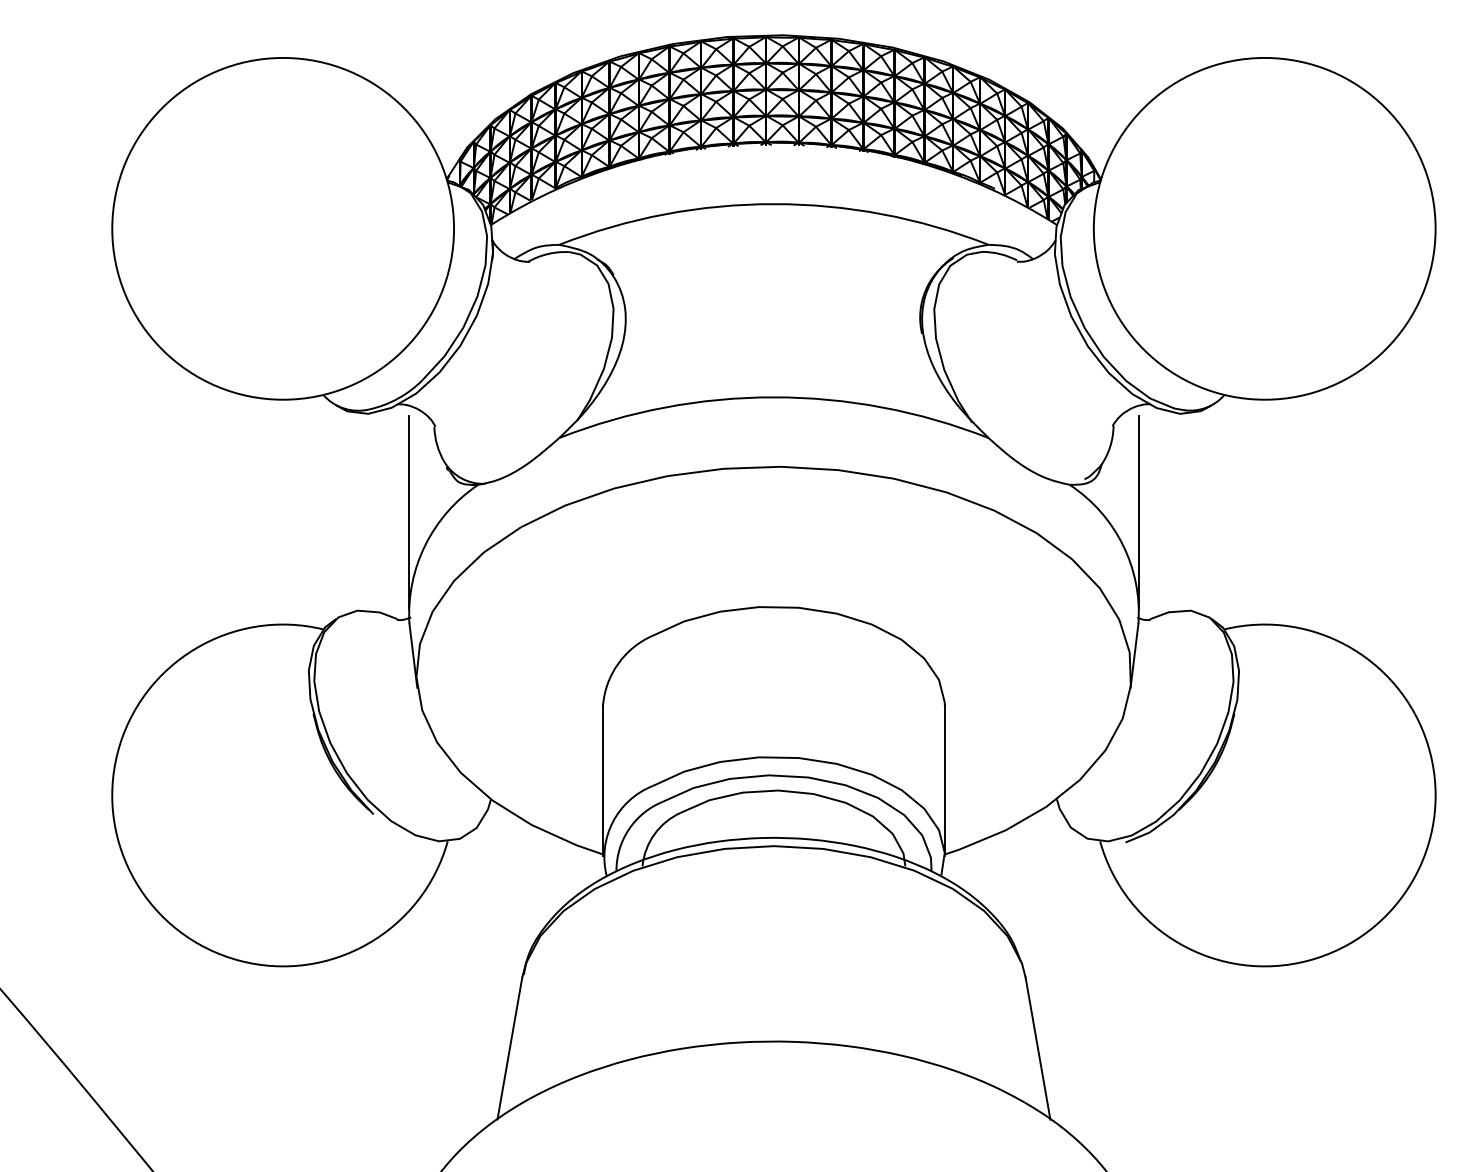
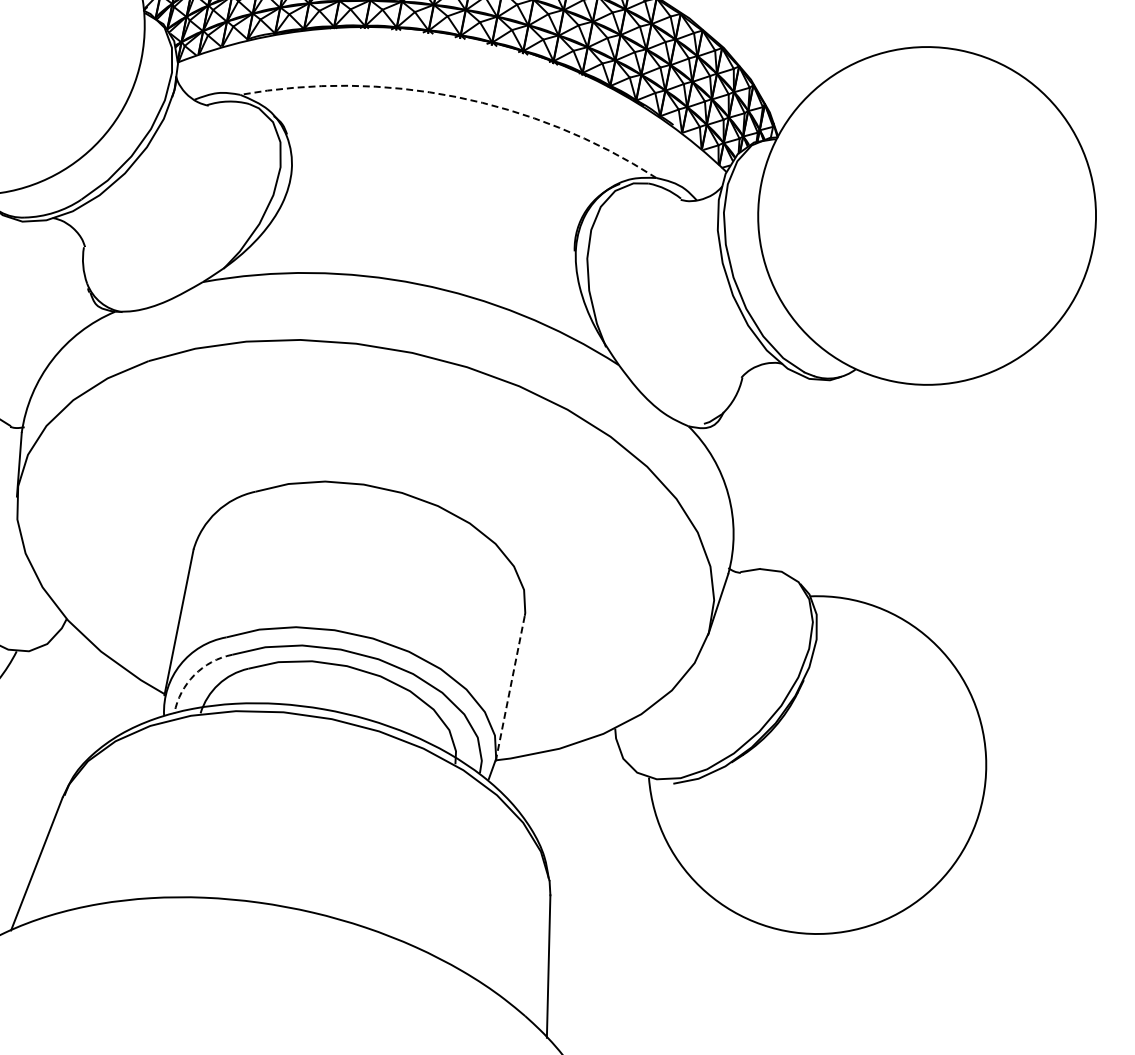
arc: (773, 204) -> (455, 97), solid -> dashed
line: (408, 511) -> (42, 324), removed
line: (1139, 511) -> (751, 465), removed
line: (944, 779) -> (510, 687), solid -> dashed
arc: (628, 829) -> (194, 674), solid -> dashed

